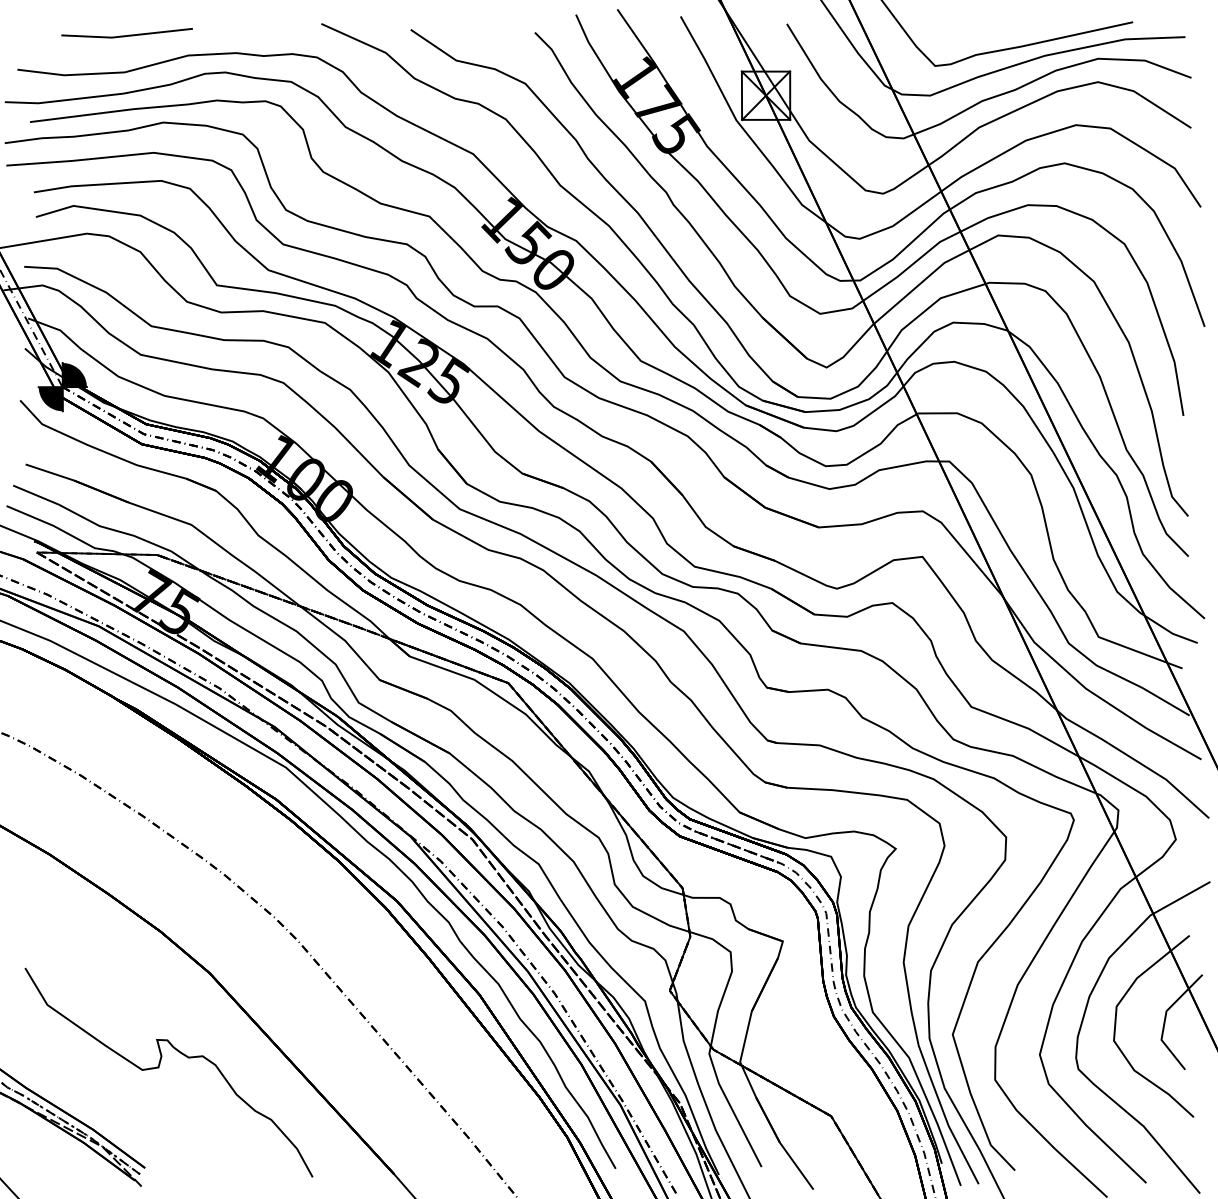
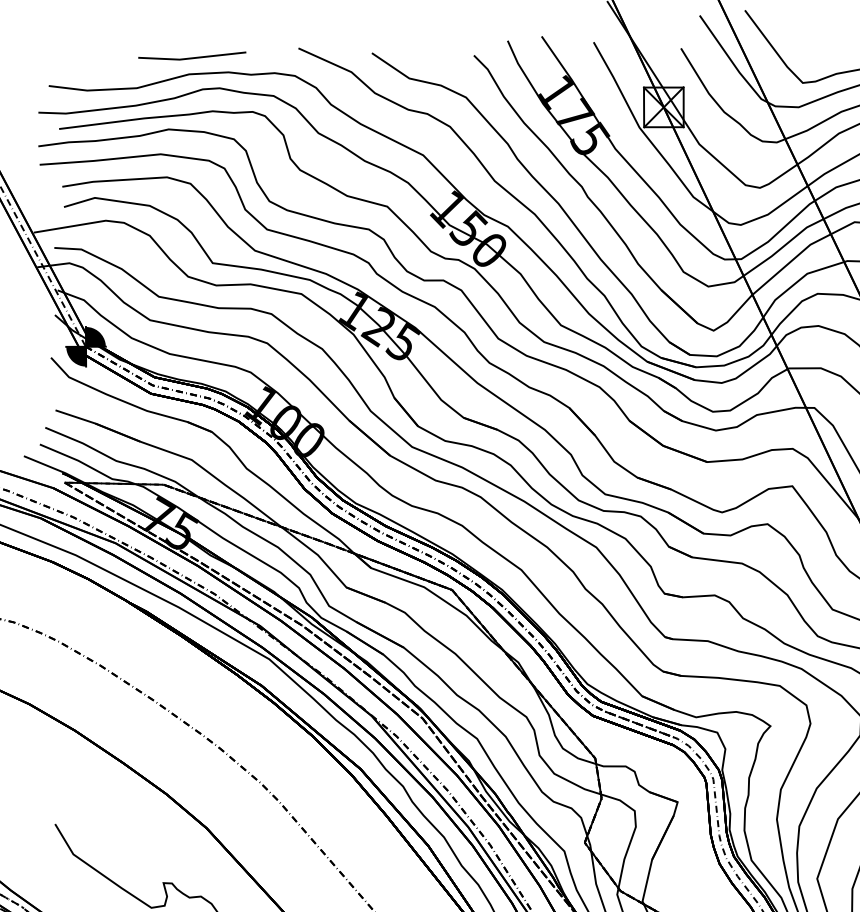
line: (126, 35) -> (191, 57), moved

